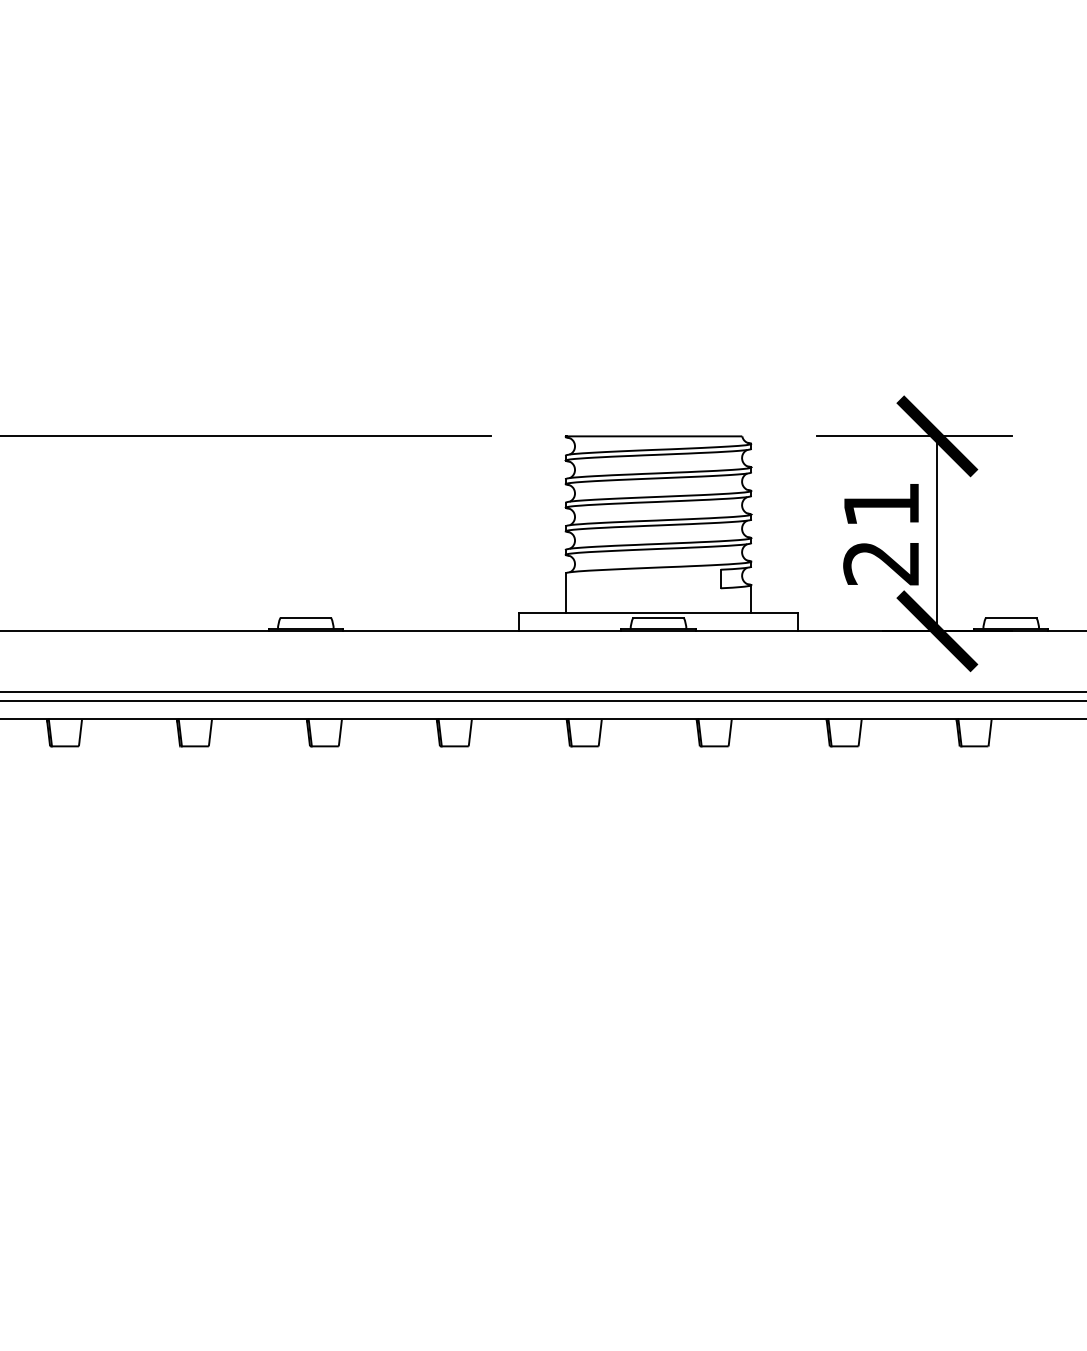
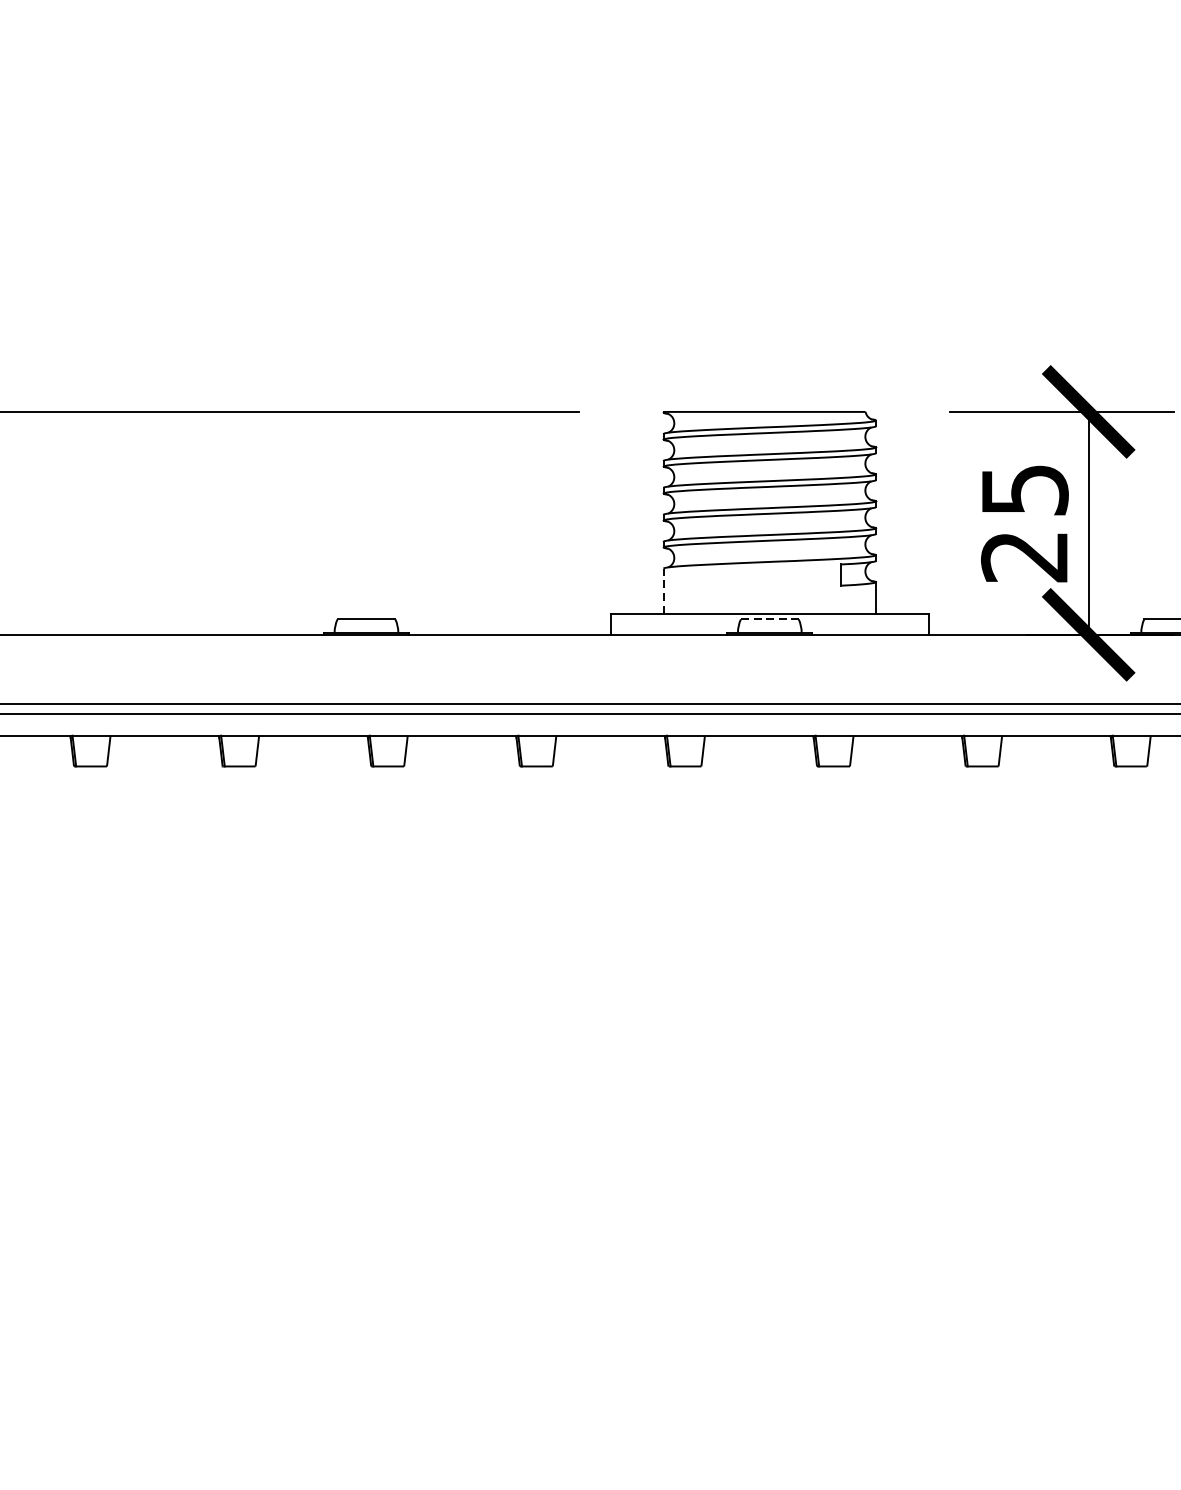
text: (882, 504) -> (1025, 489), 21 -> 25
line: (565, 593) -> (663, 591), solid -> dashed
line: (659, 617) -> (770, 619), solid -> dashed

